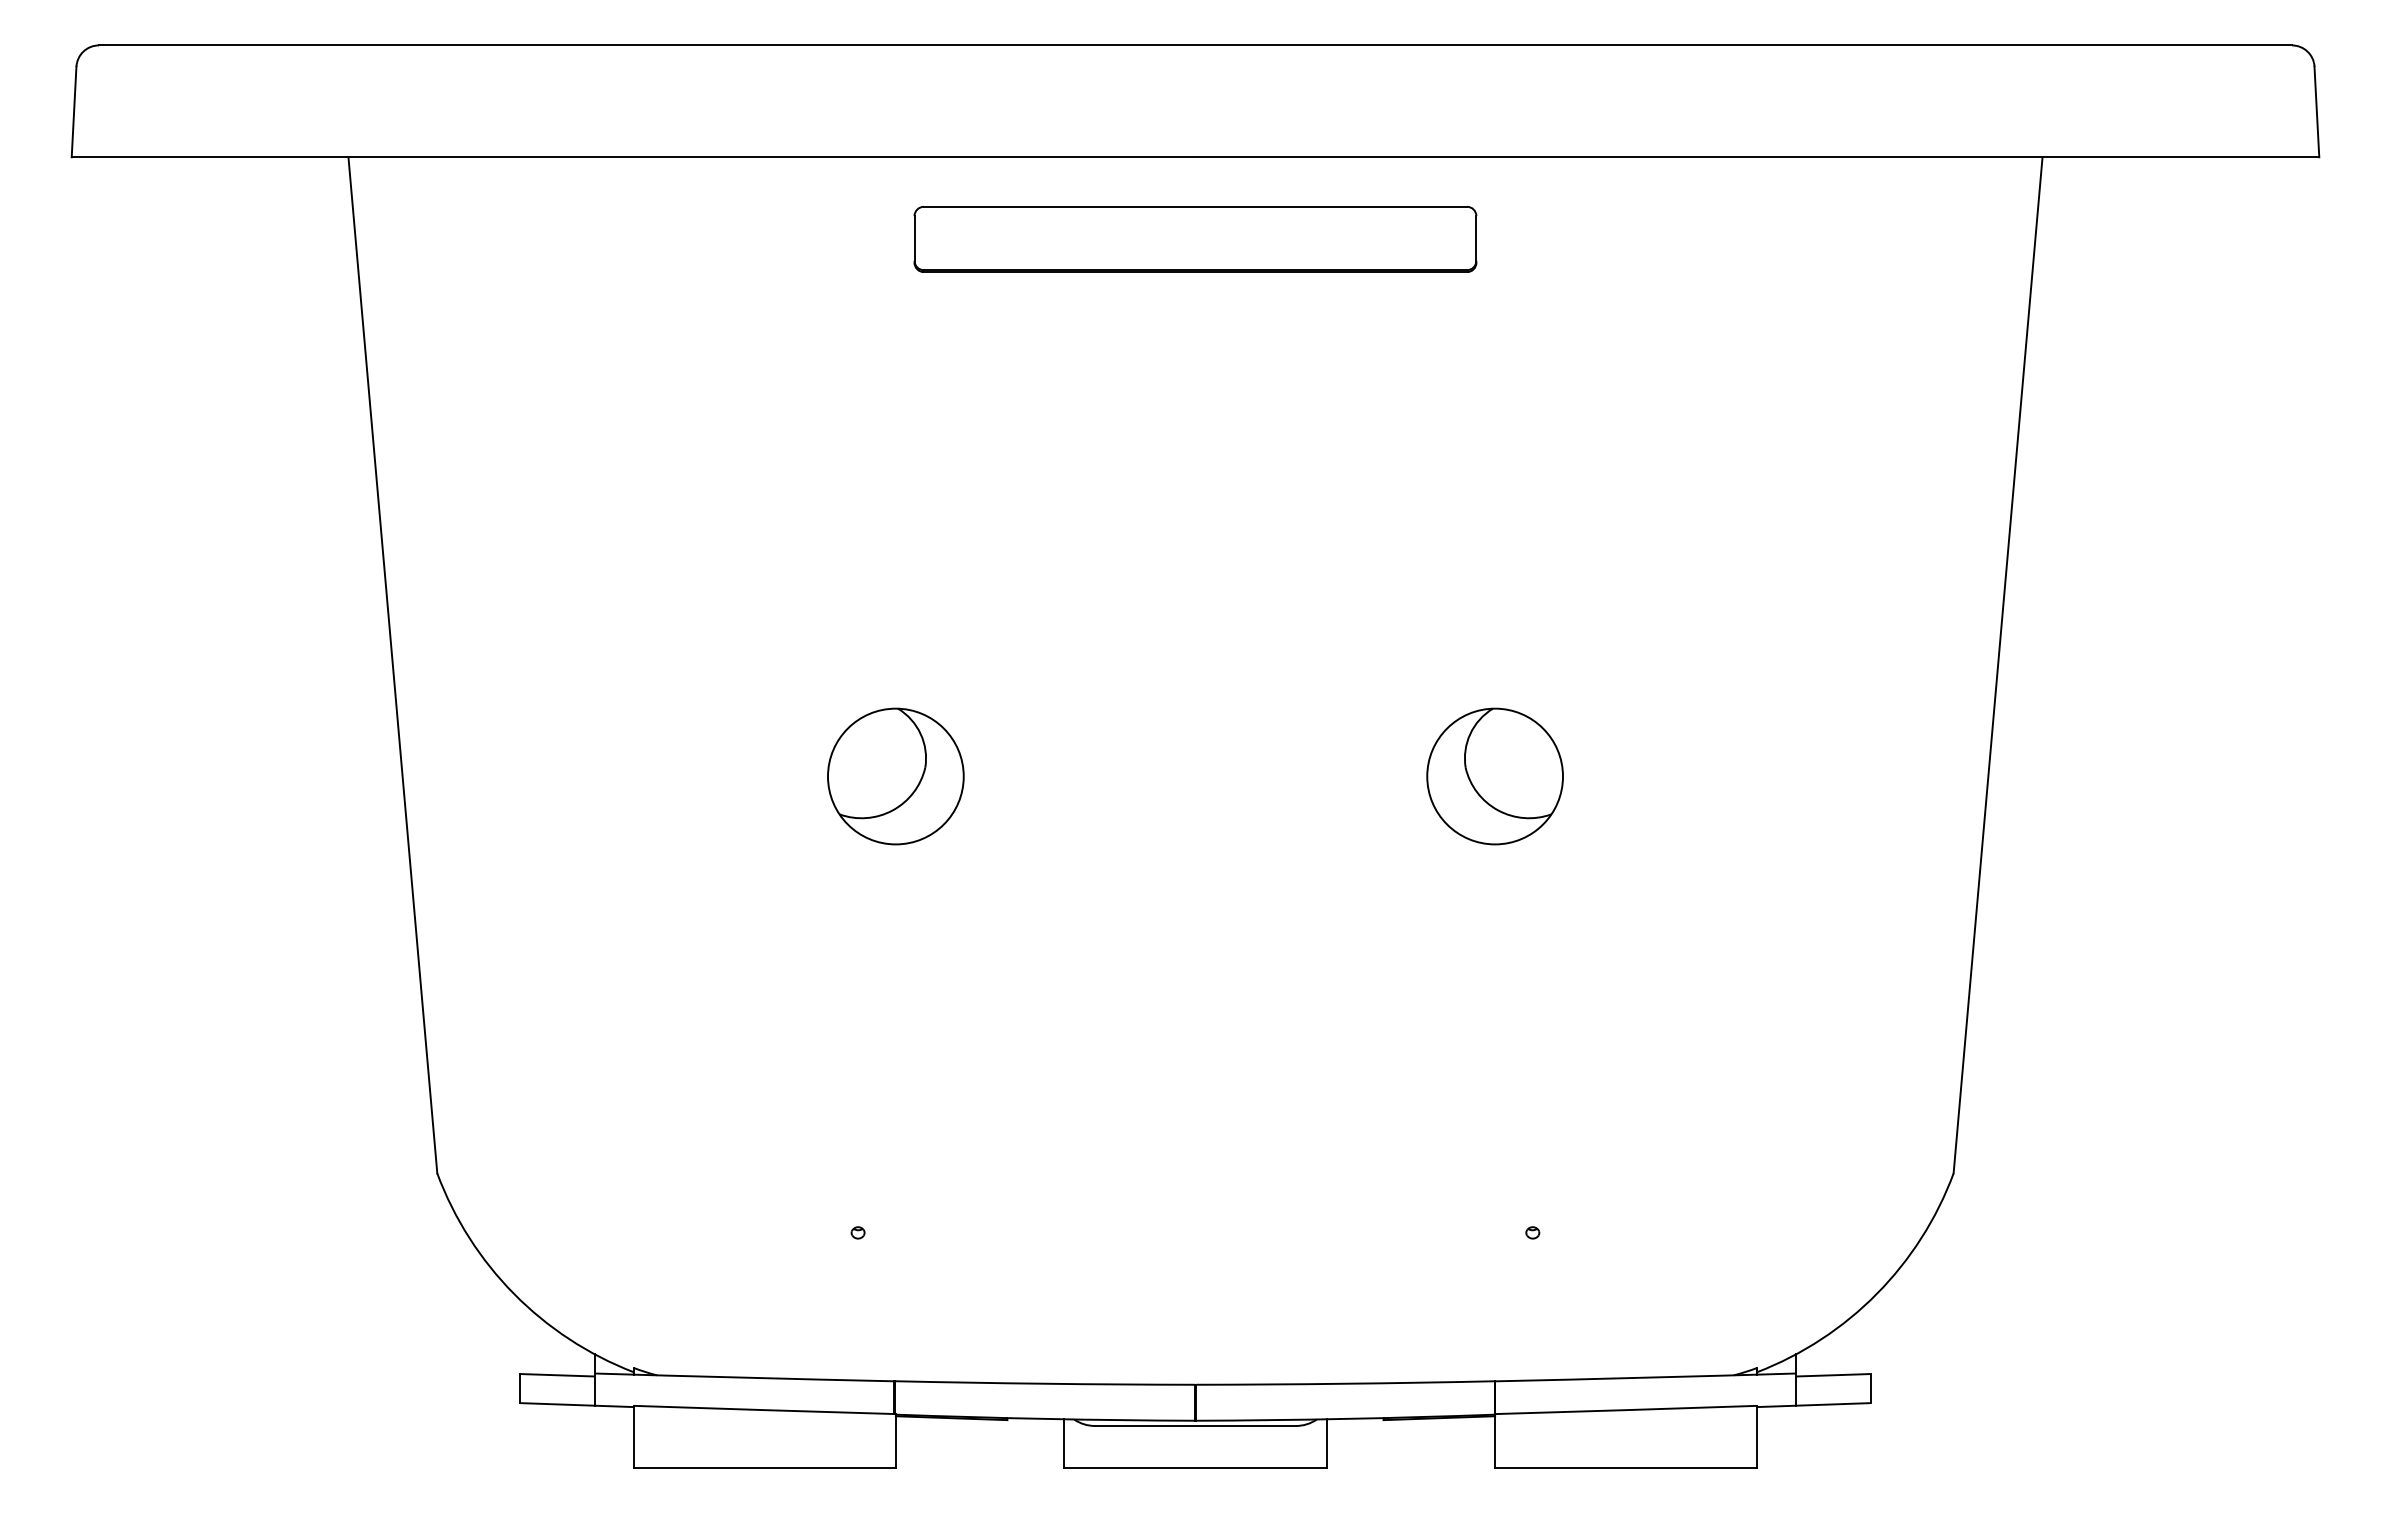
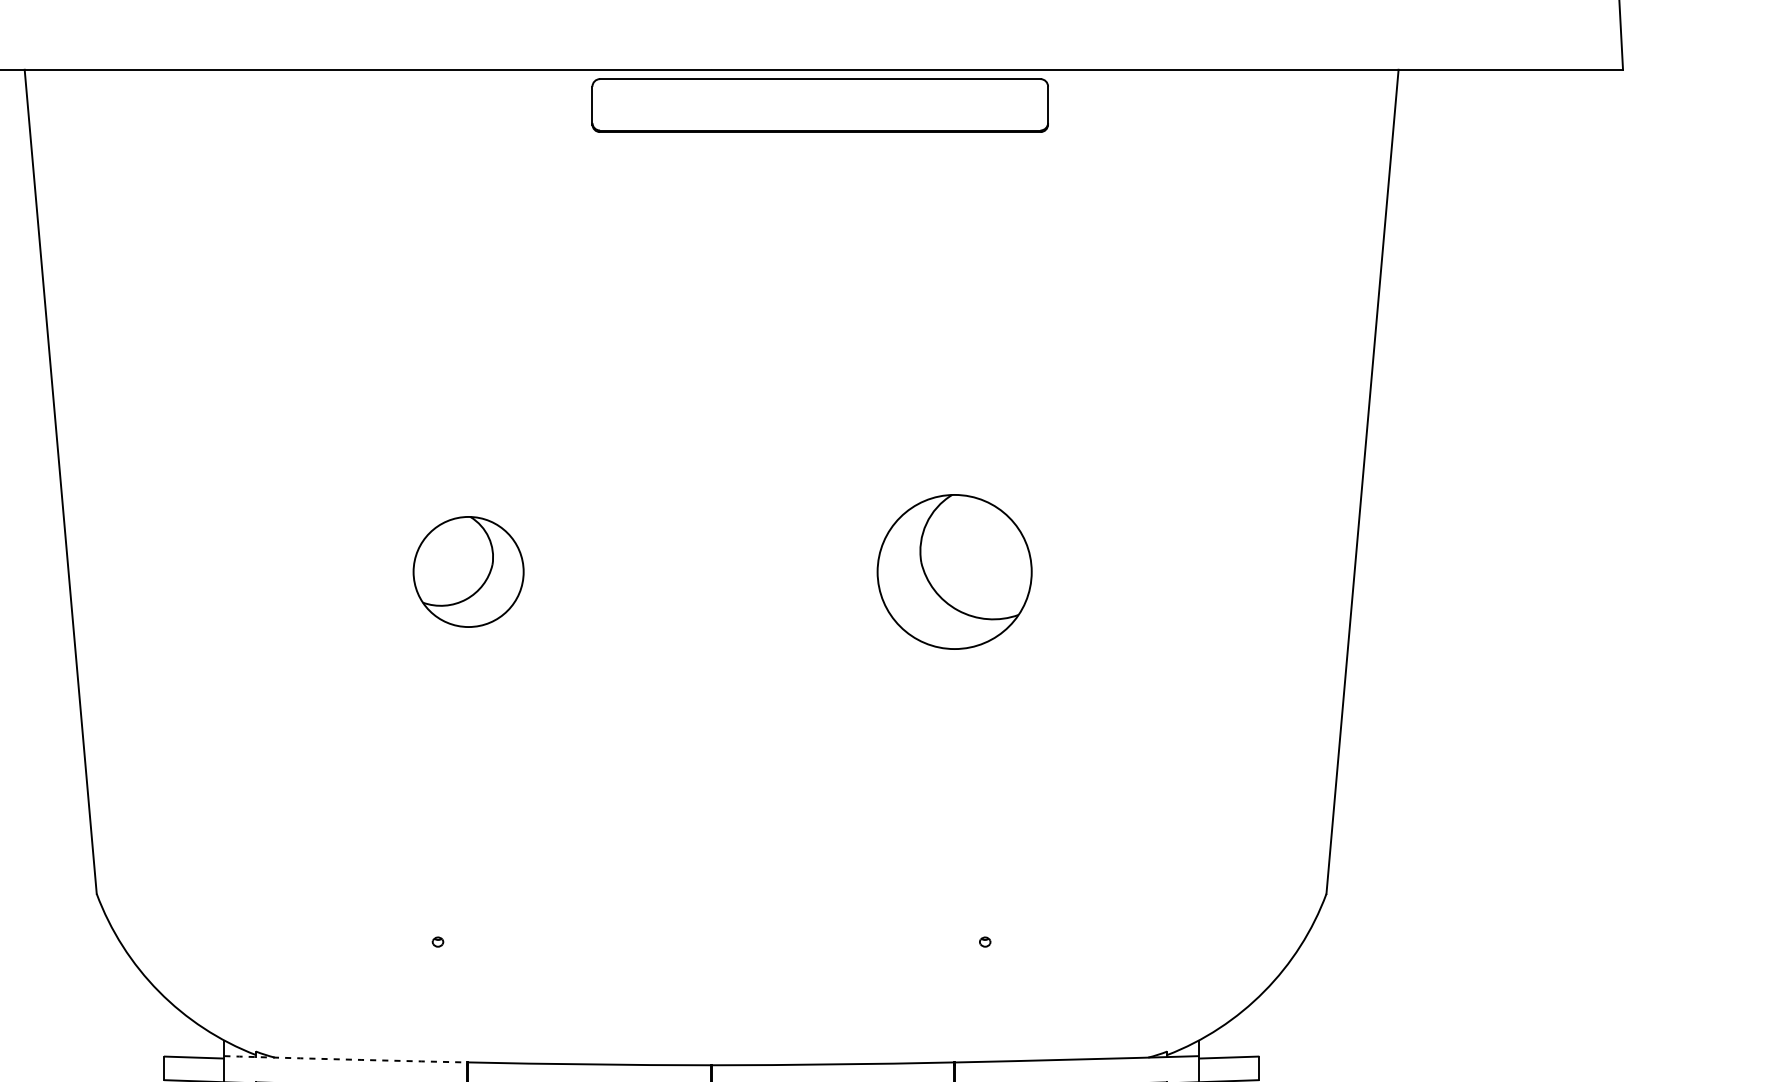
part: (1195, 239) -> (820, 105), moved
part: (1494, 776) -> (954, 571), size x1.4
arc: (744, 1377) -> (345, 1059), solid -> dashed

